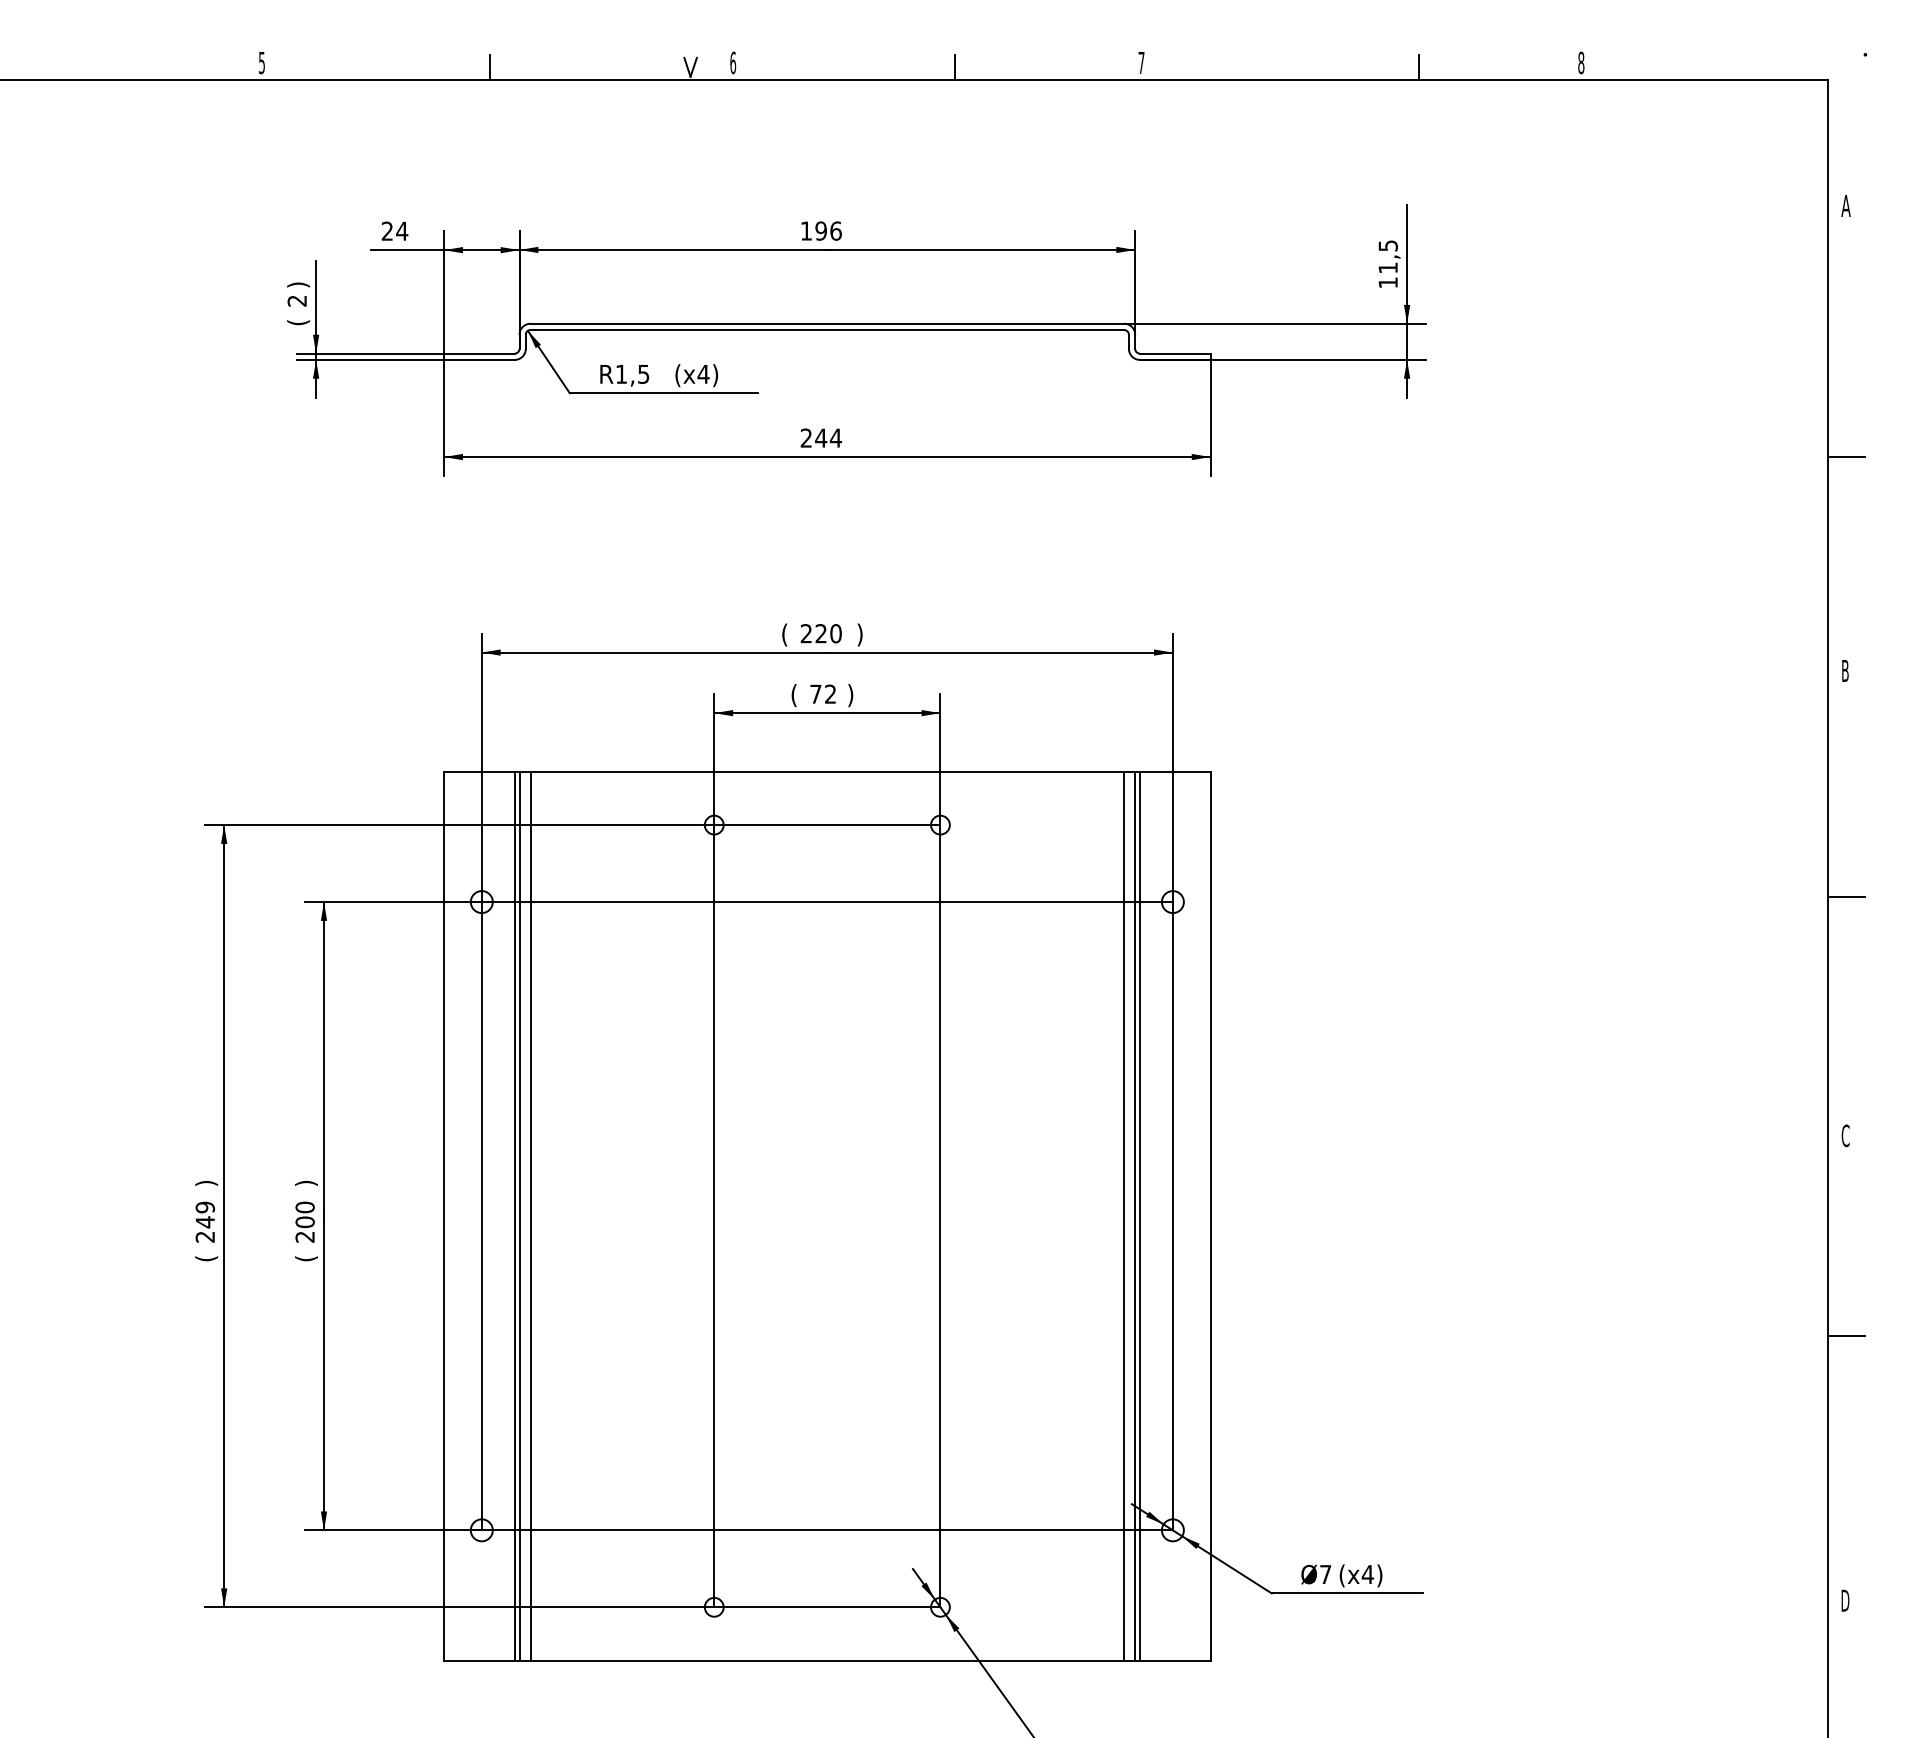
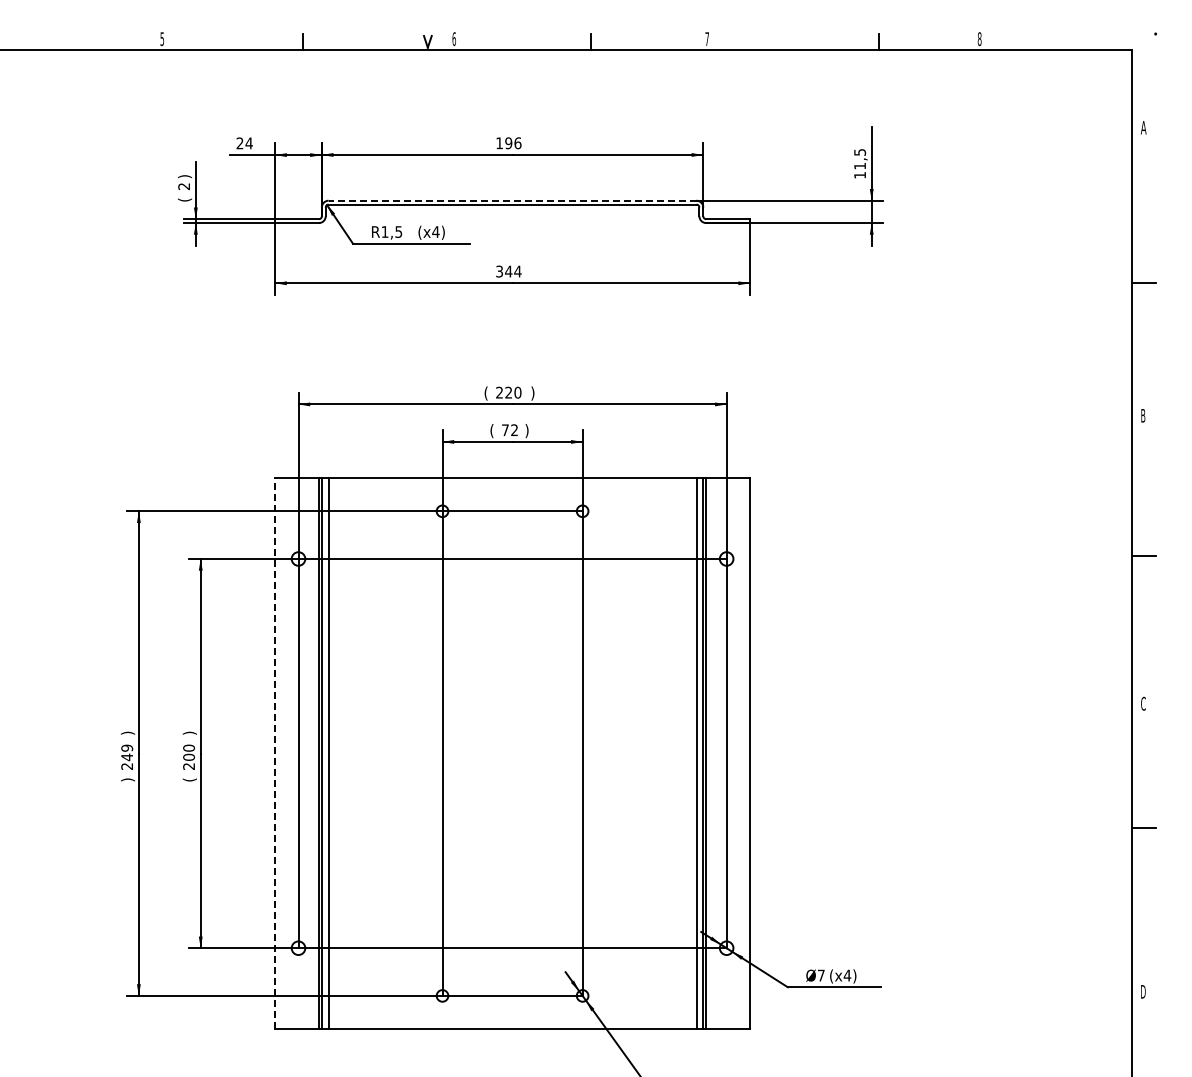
line: (827, 323) -> (512, 200), solid -> dashed
text: (806, 438) -> (499, 271), 244 -> 344
line: (444, 1216) -> (275, 753), solid -> dashed
text: (207, 1257) -> (128, 779), ( -> )

